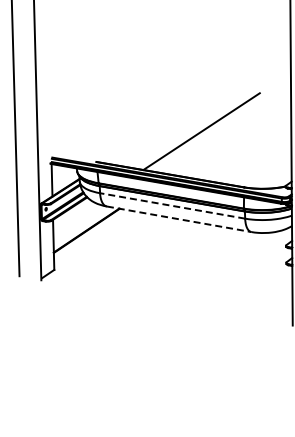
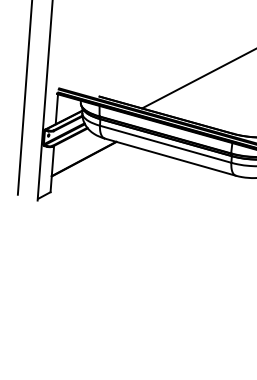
line: (172, 205) -> (165, 143), dashed -> solid
line: (179, 219) -> (170, 157), dashed -> solid

